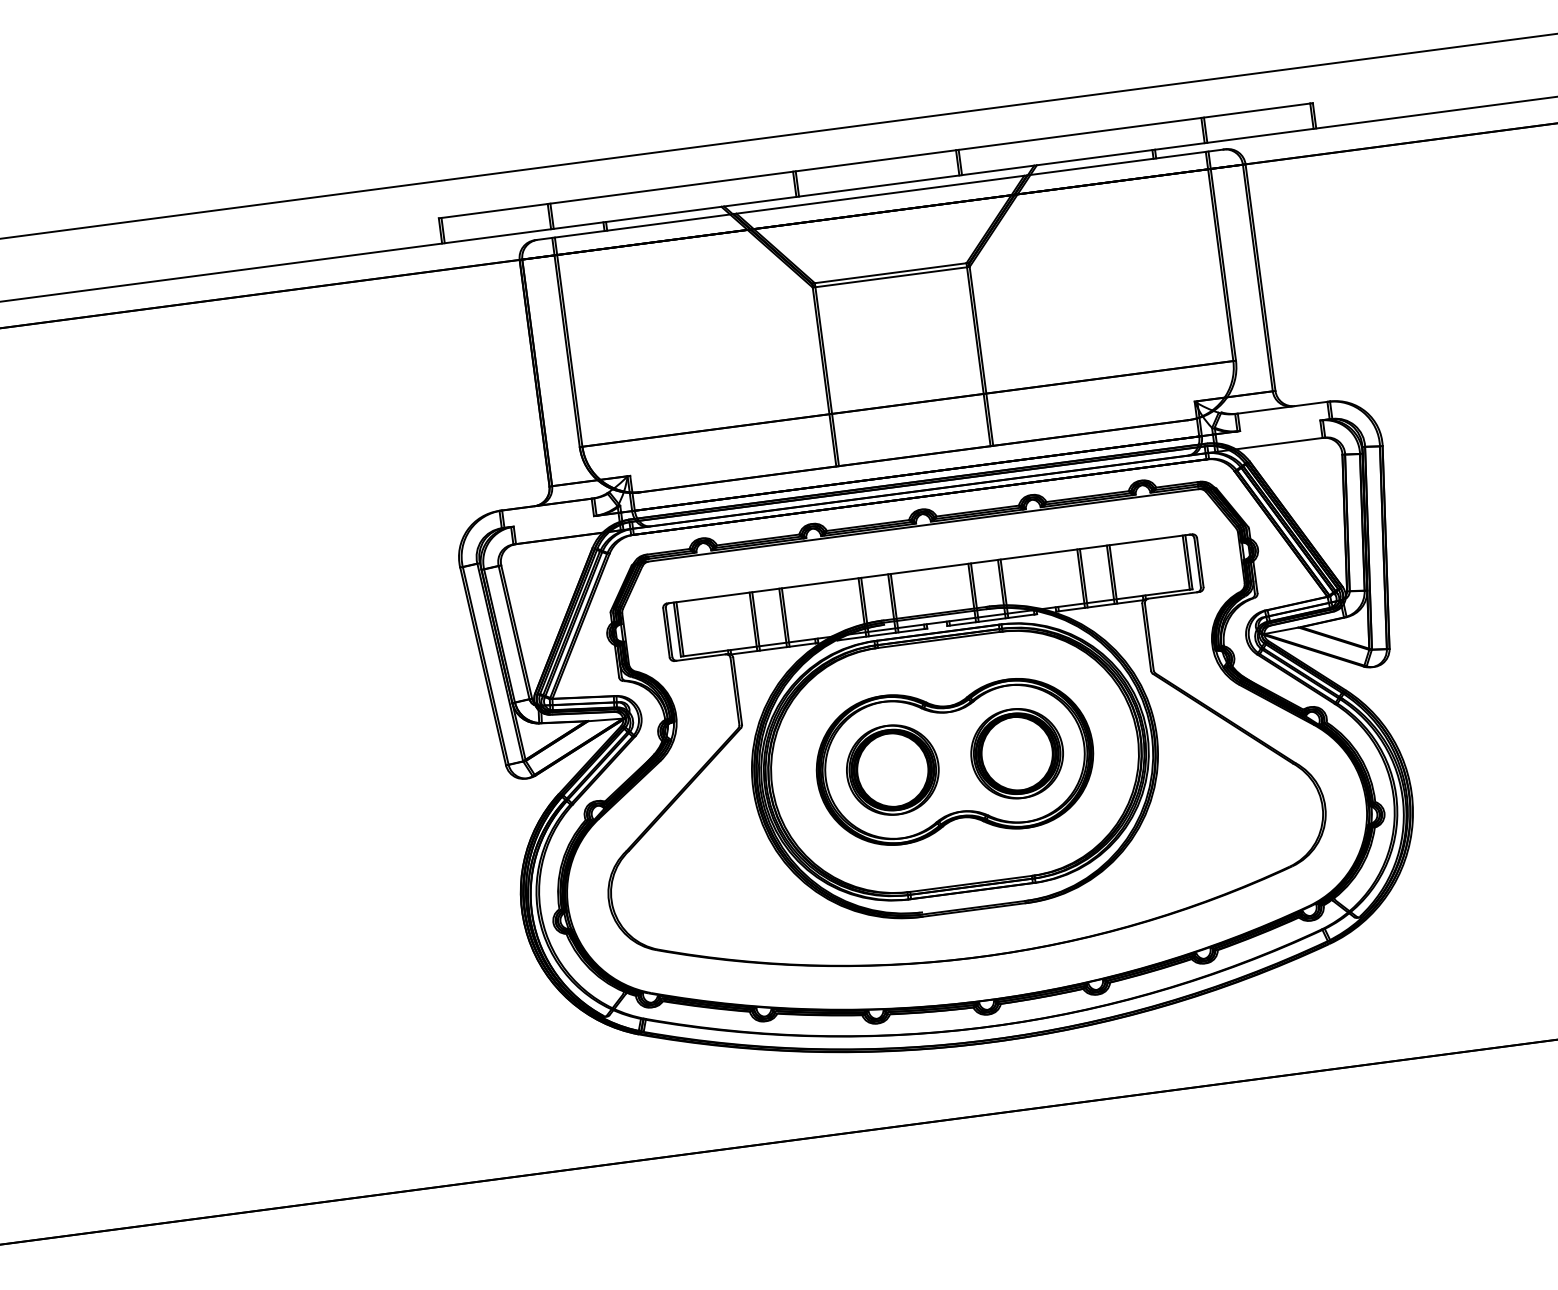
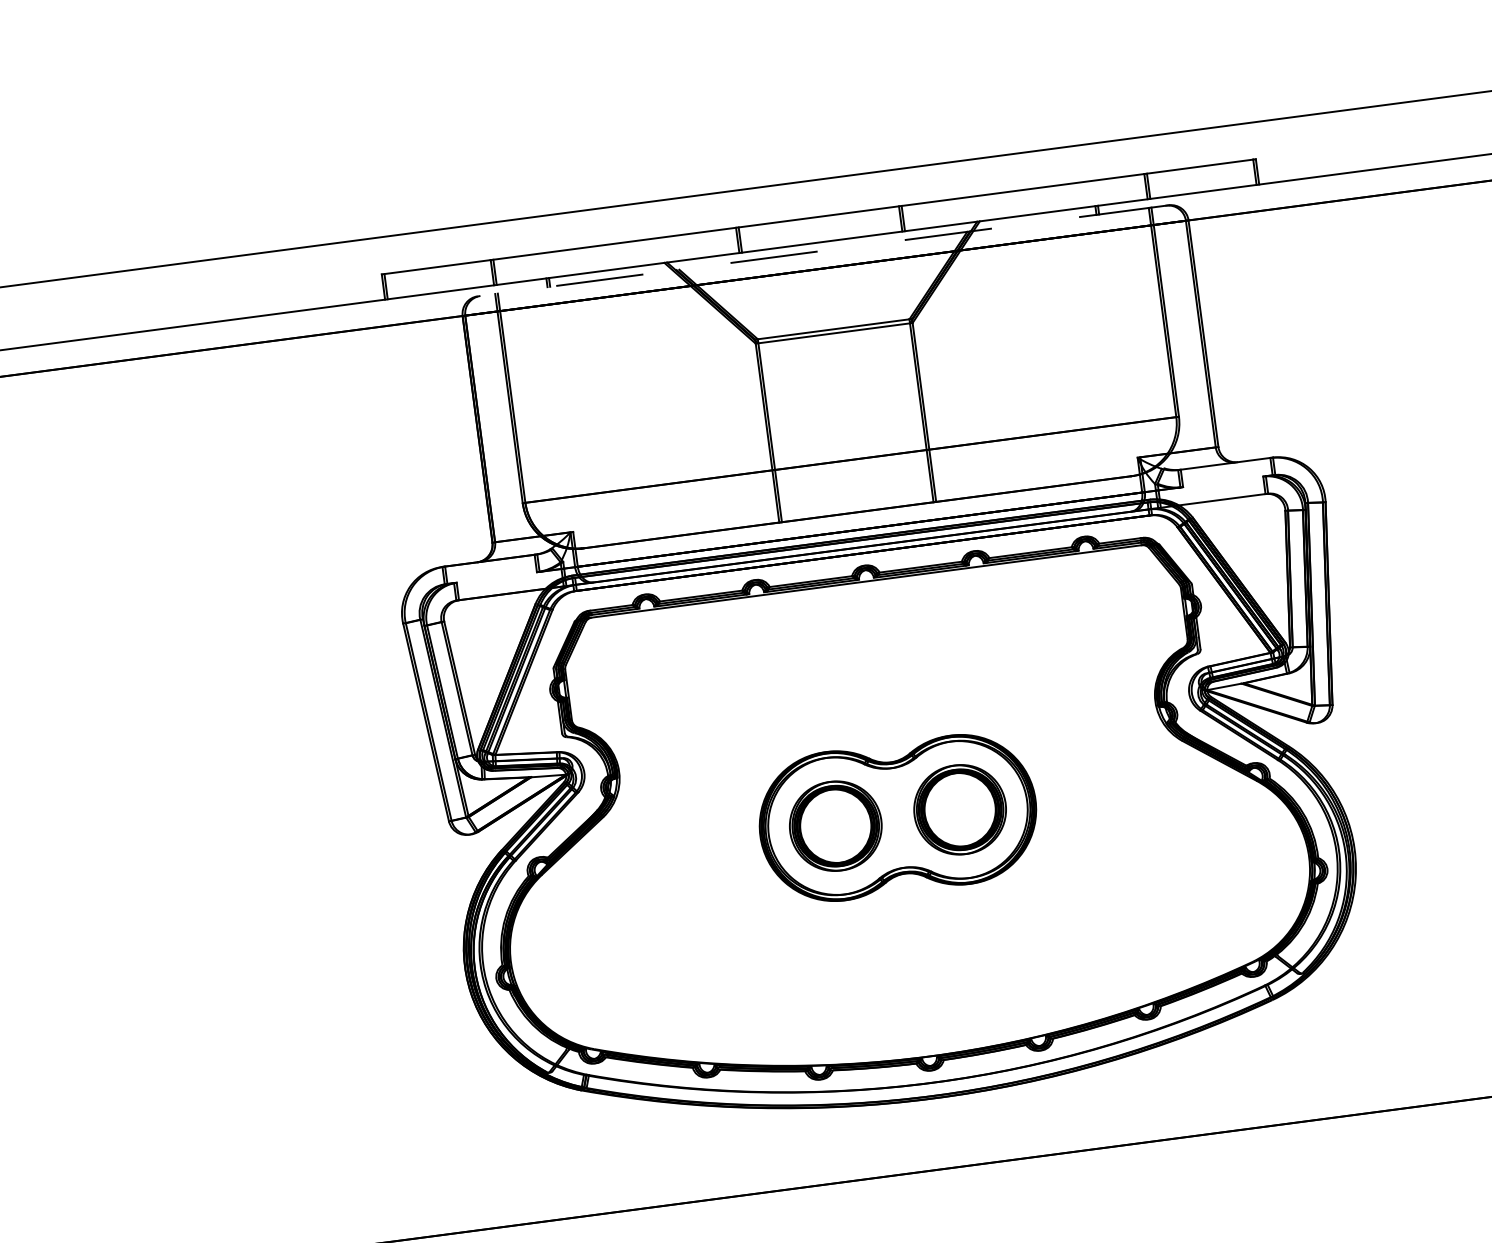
line: (878, 194) -> (821, 250), solid -> dashed
part: (966, 749) -> (909, 805), removed

